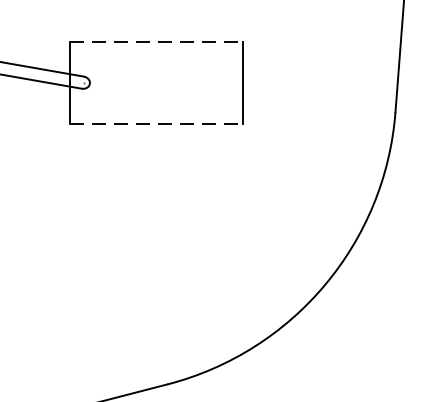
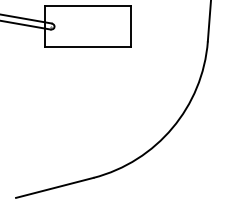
line: (157, 42) -> (88, 6), dashed -> solid
line: (157, 122) -> (88, 46), dashed -> solid

